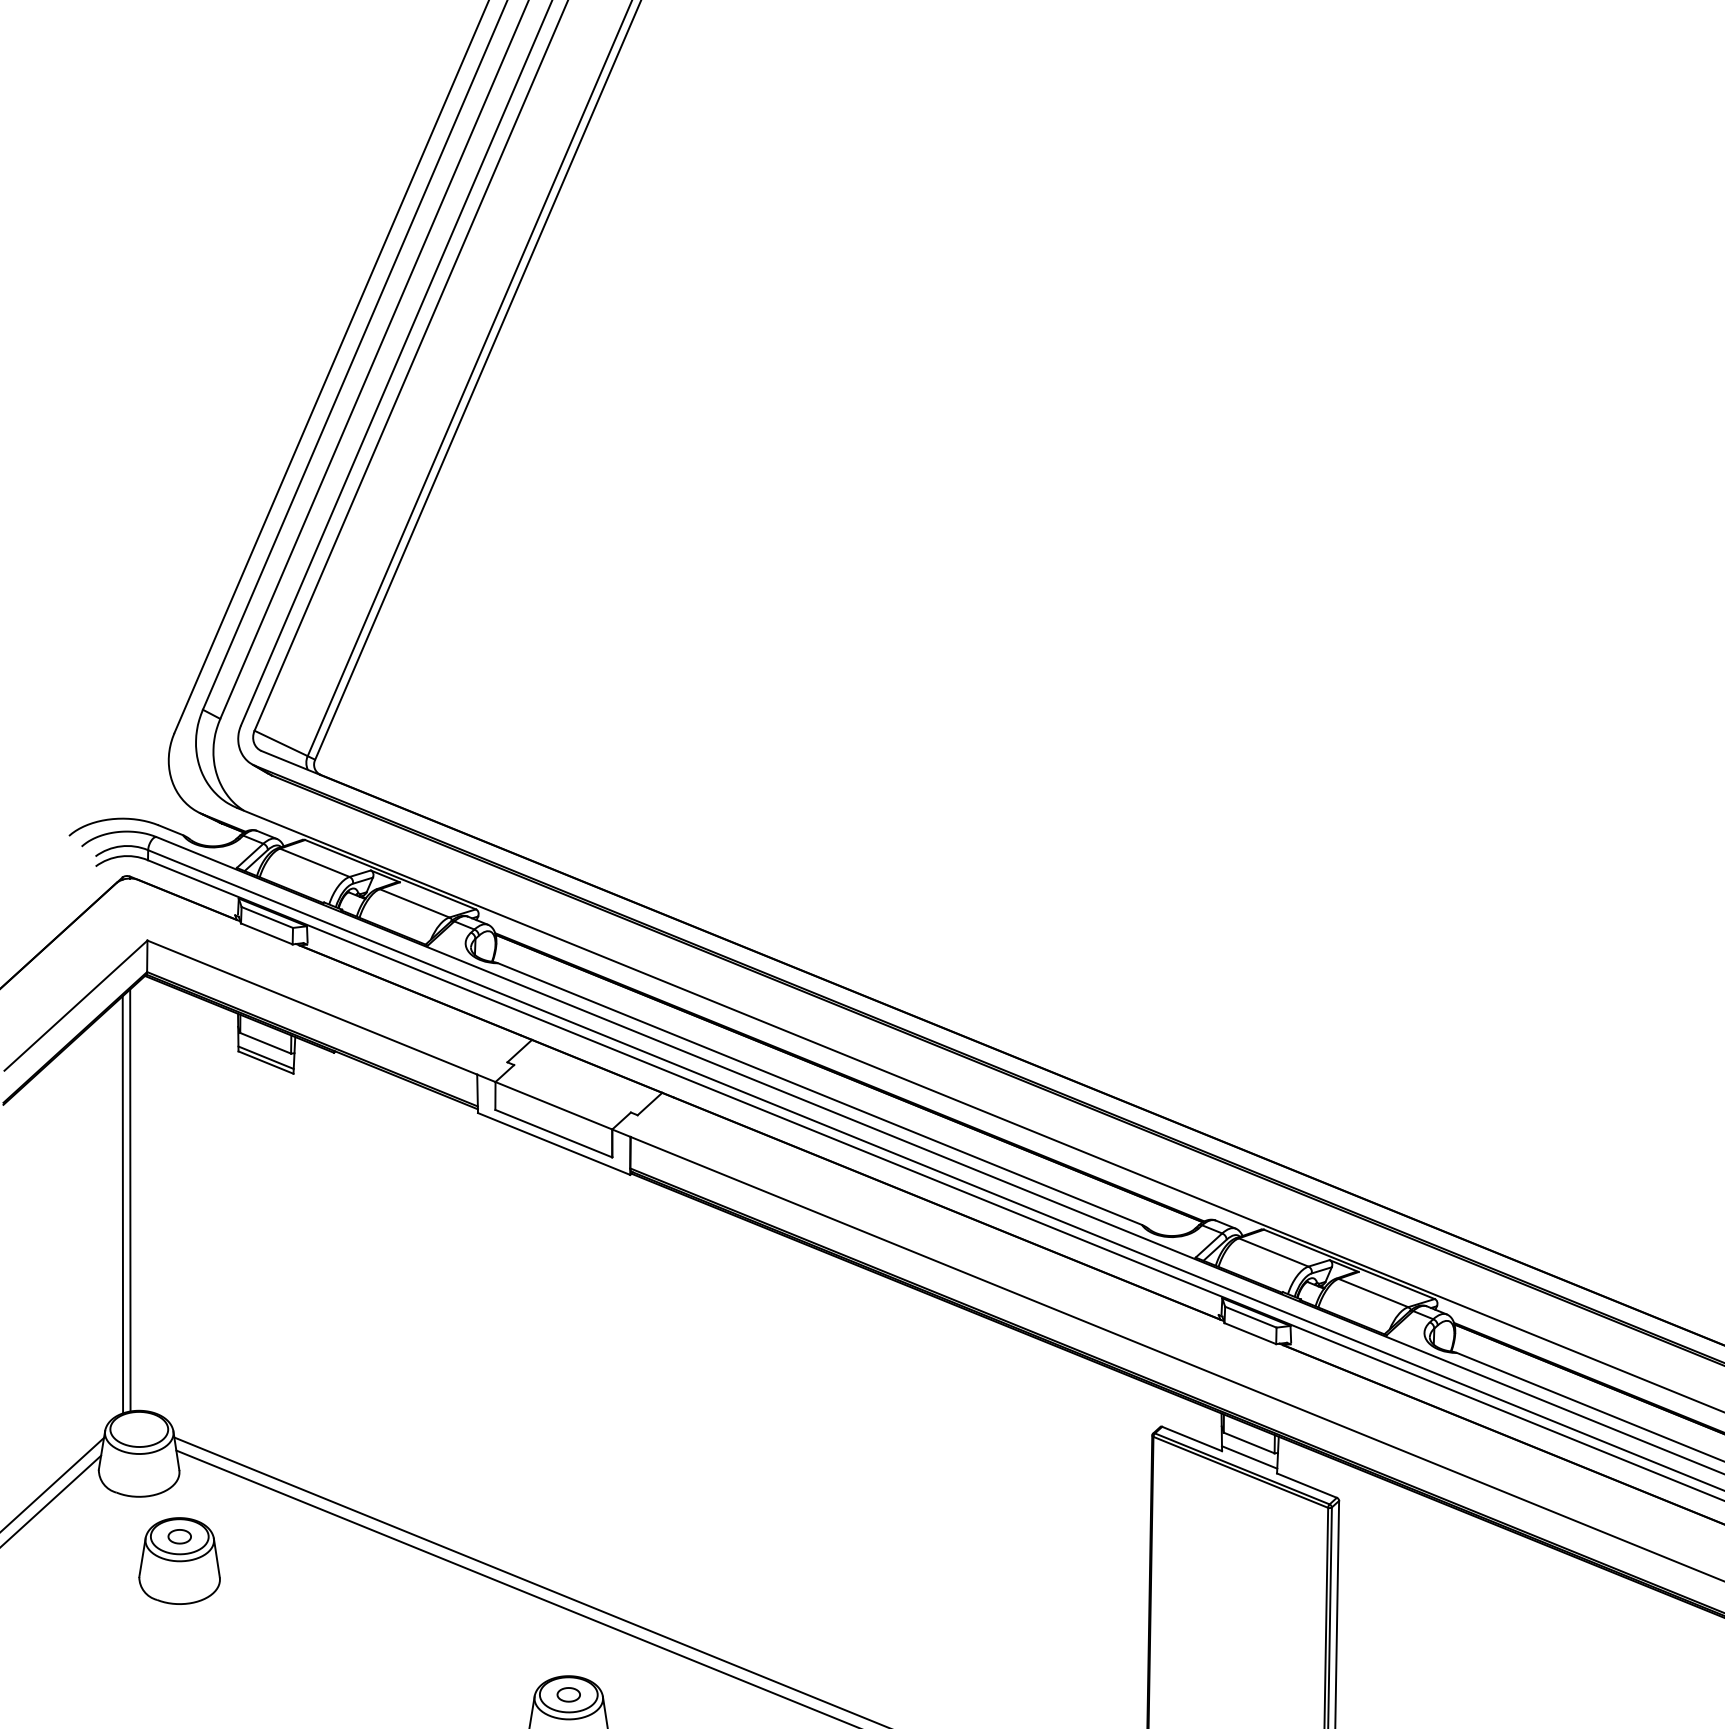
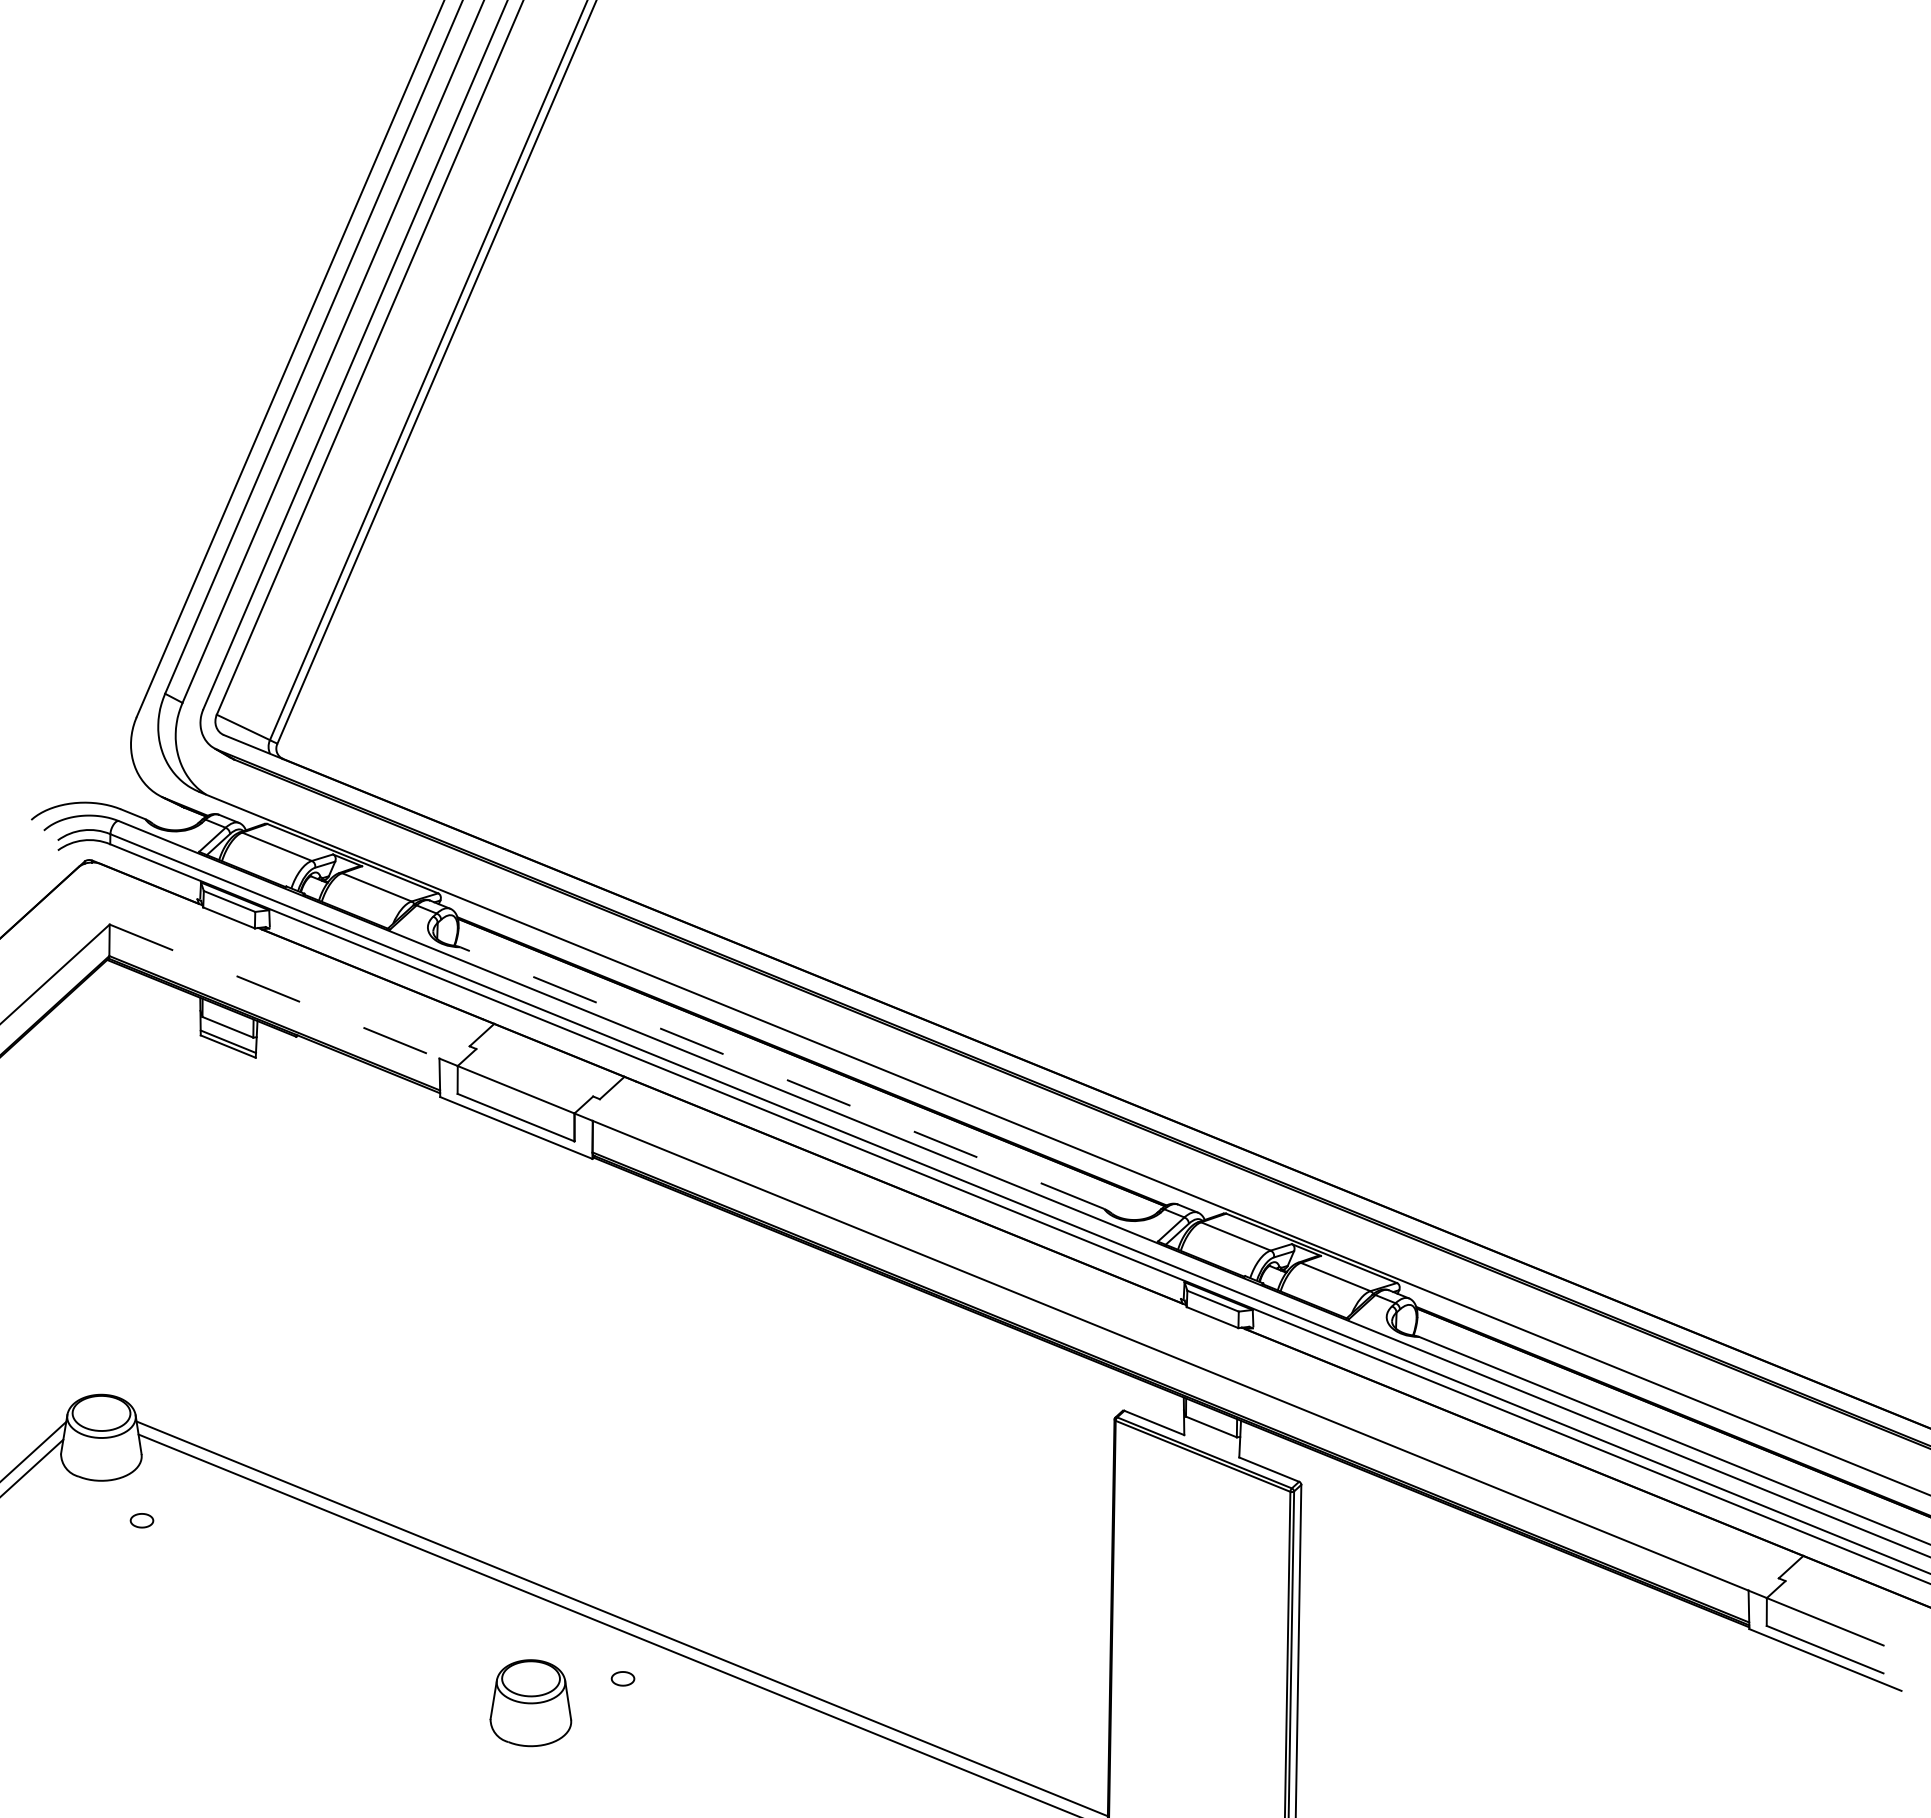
line: (312, 1007) -> (274, 991), solid -> dashed
line: (819, 1093) -> (781, 1077), solid -> dashed
line: (130, 1200) -> (92, 1184), removed
line: (122, 1204) -> (84, 1188), removed
line: (1249, 1457) -> (1211, 1441), removed
part: (179, 1560) -> (141, 1544), removed
part: (568, 1694) -> (622, 1678), moved

